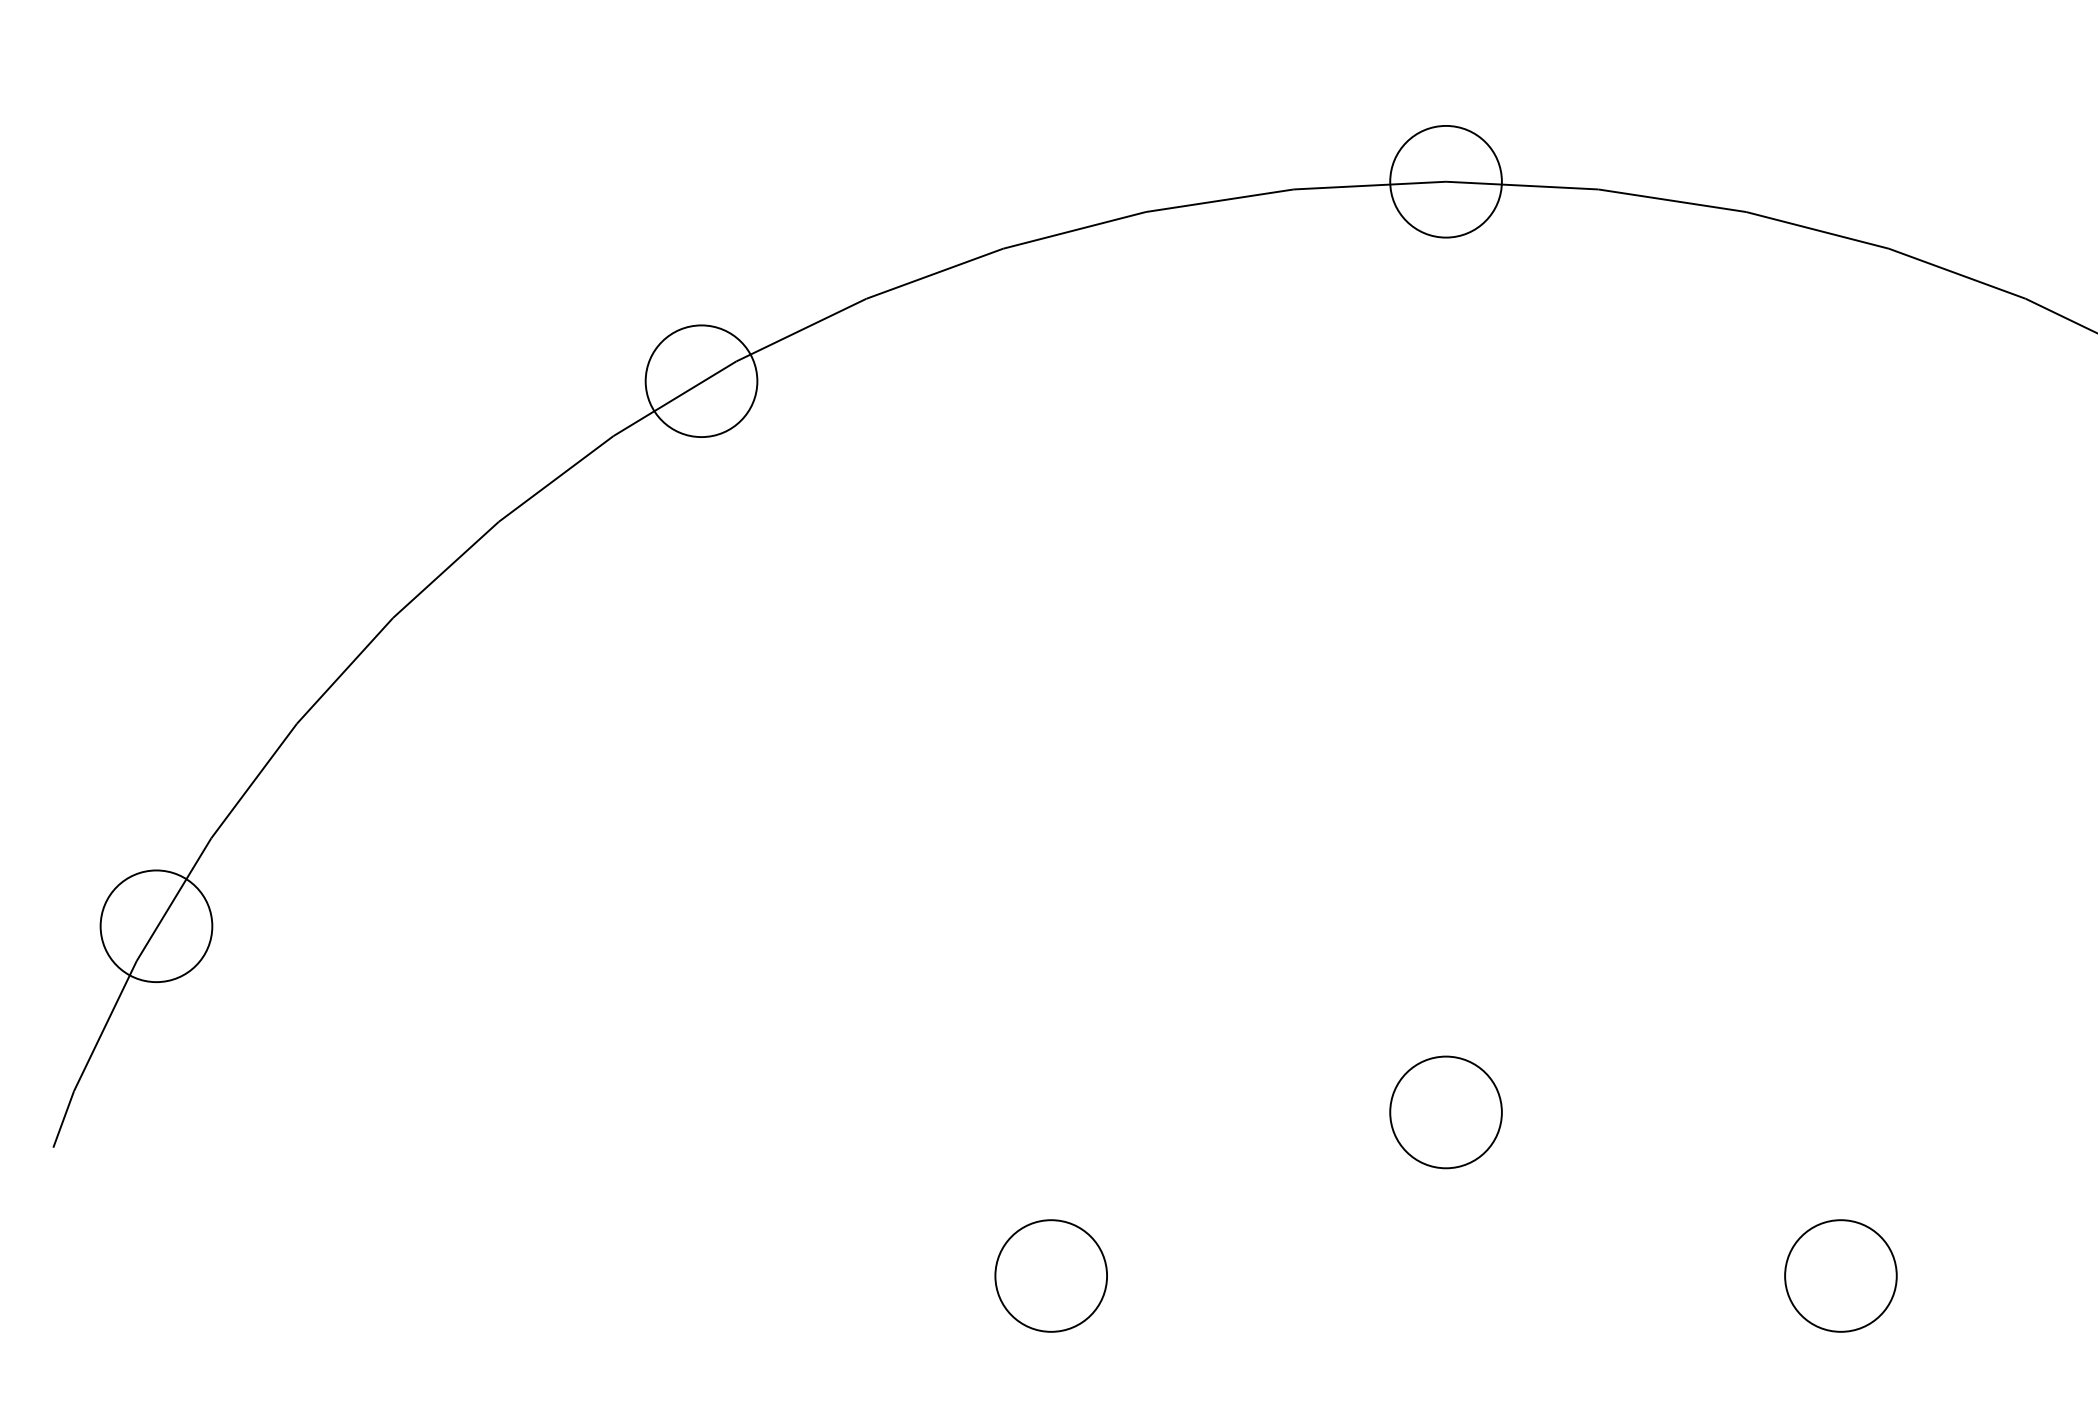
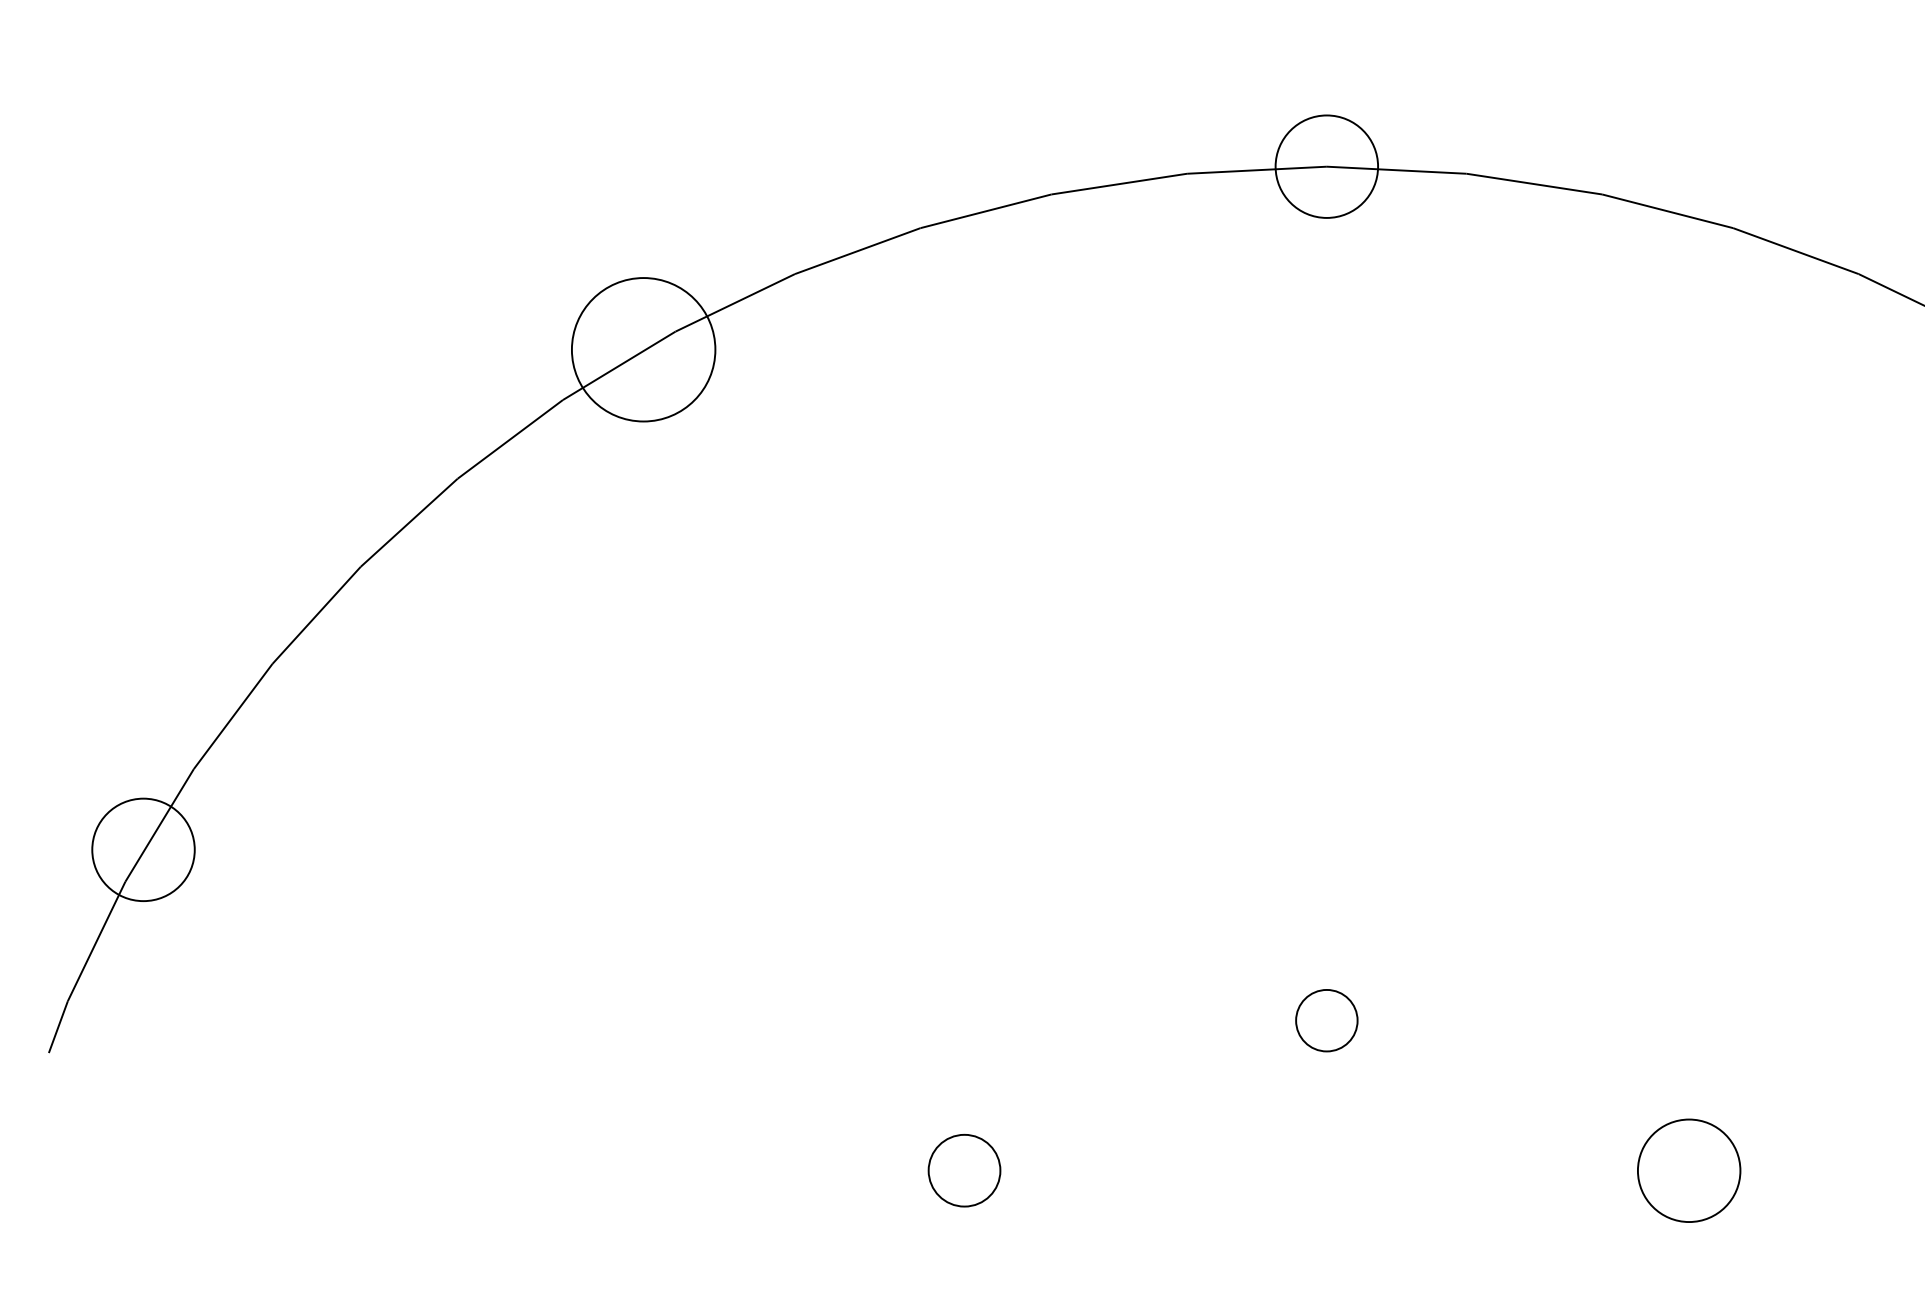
circle: (701, 380) -> (643, 349), size x1.4
circle: (1445, 1112) -> (1326, 1020), size x0.6
circle: (1051, 1275) -> (964, 1170), size x0.7

